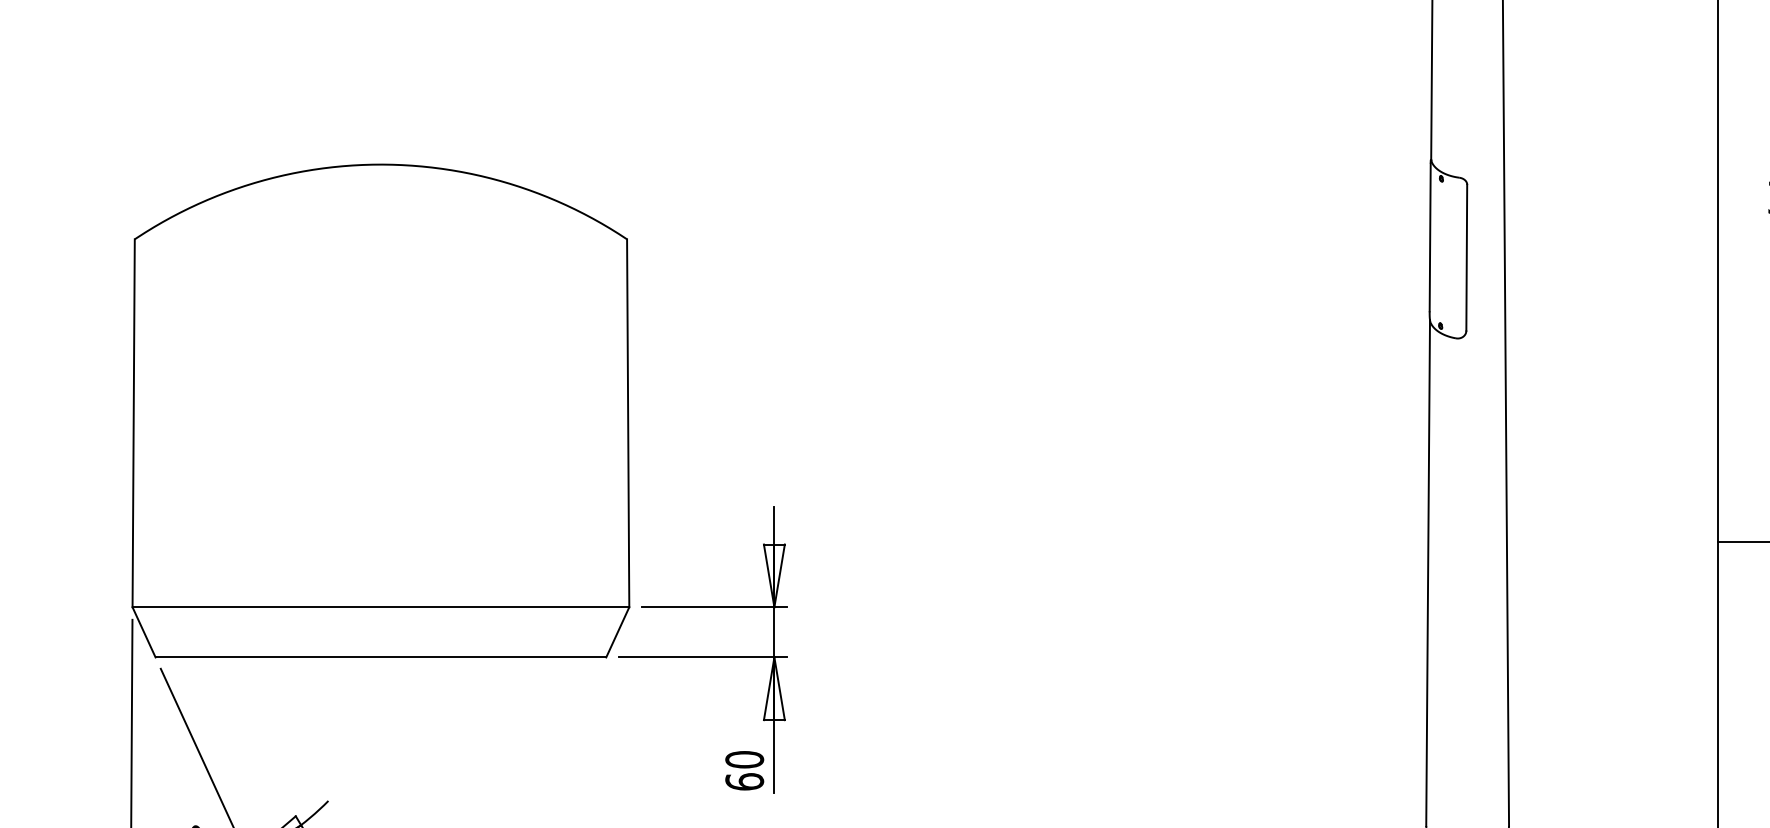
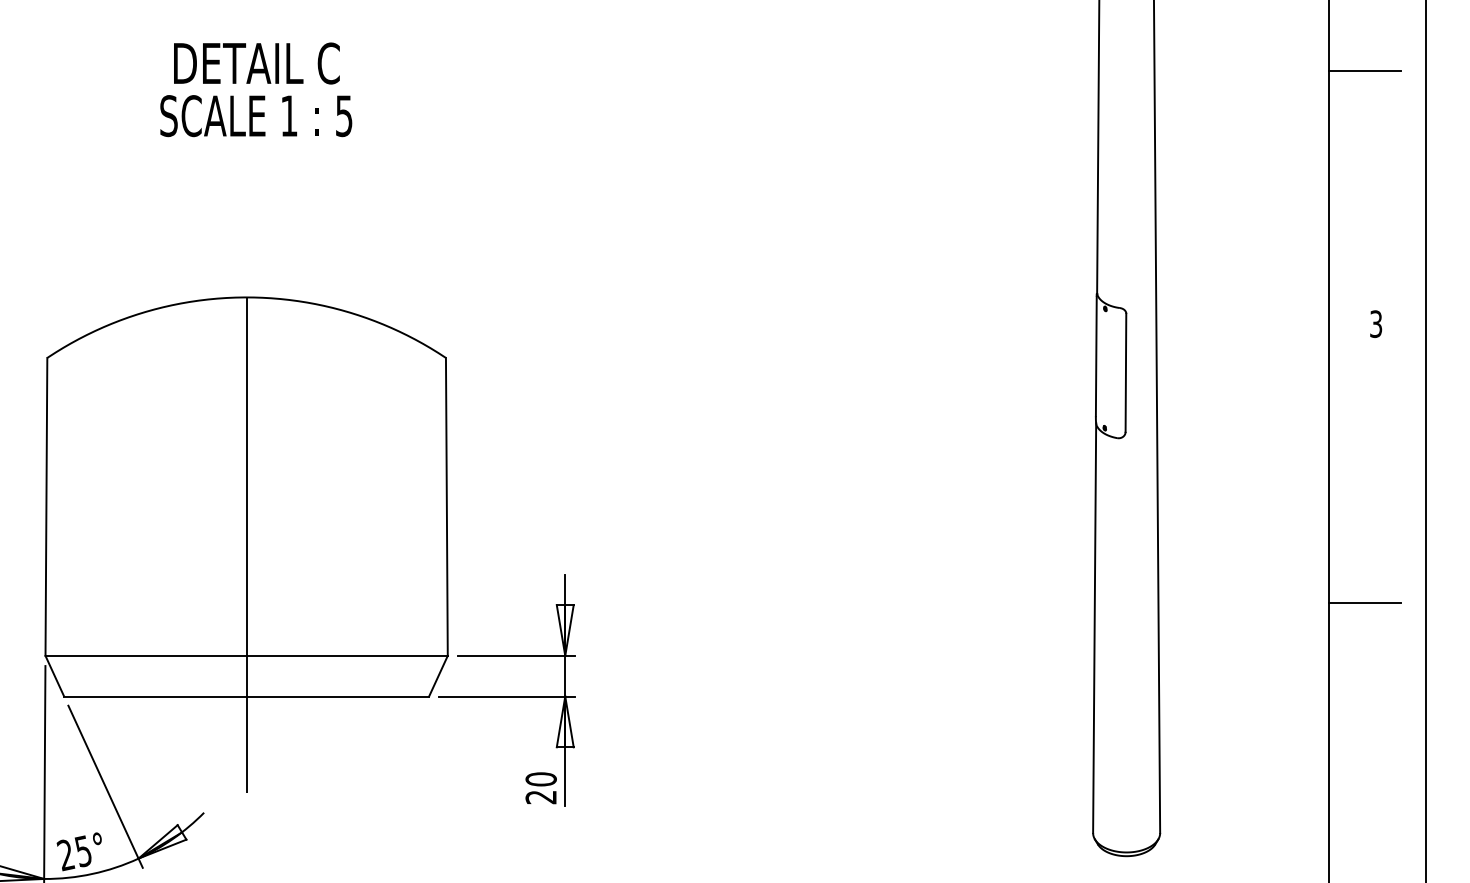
line: (380, 470) -> (246, 545), added
text: (743, 782) -> (540, 797), 60 -> 20

